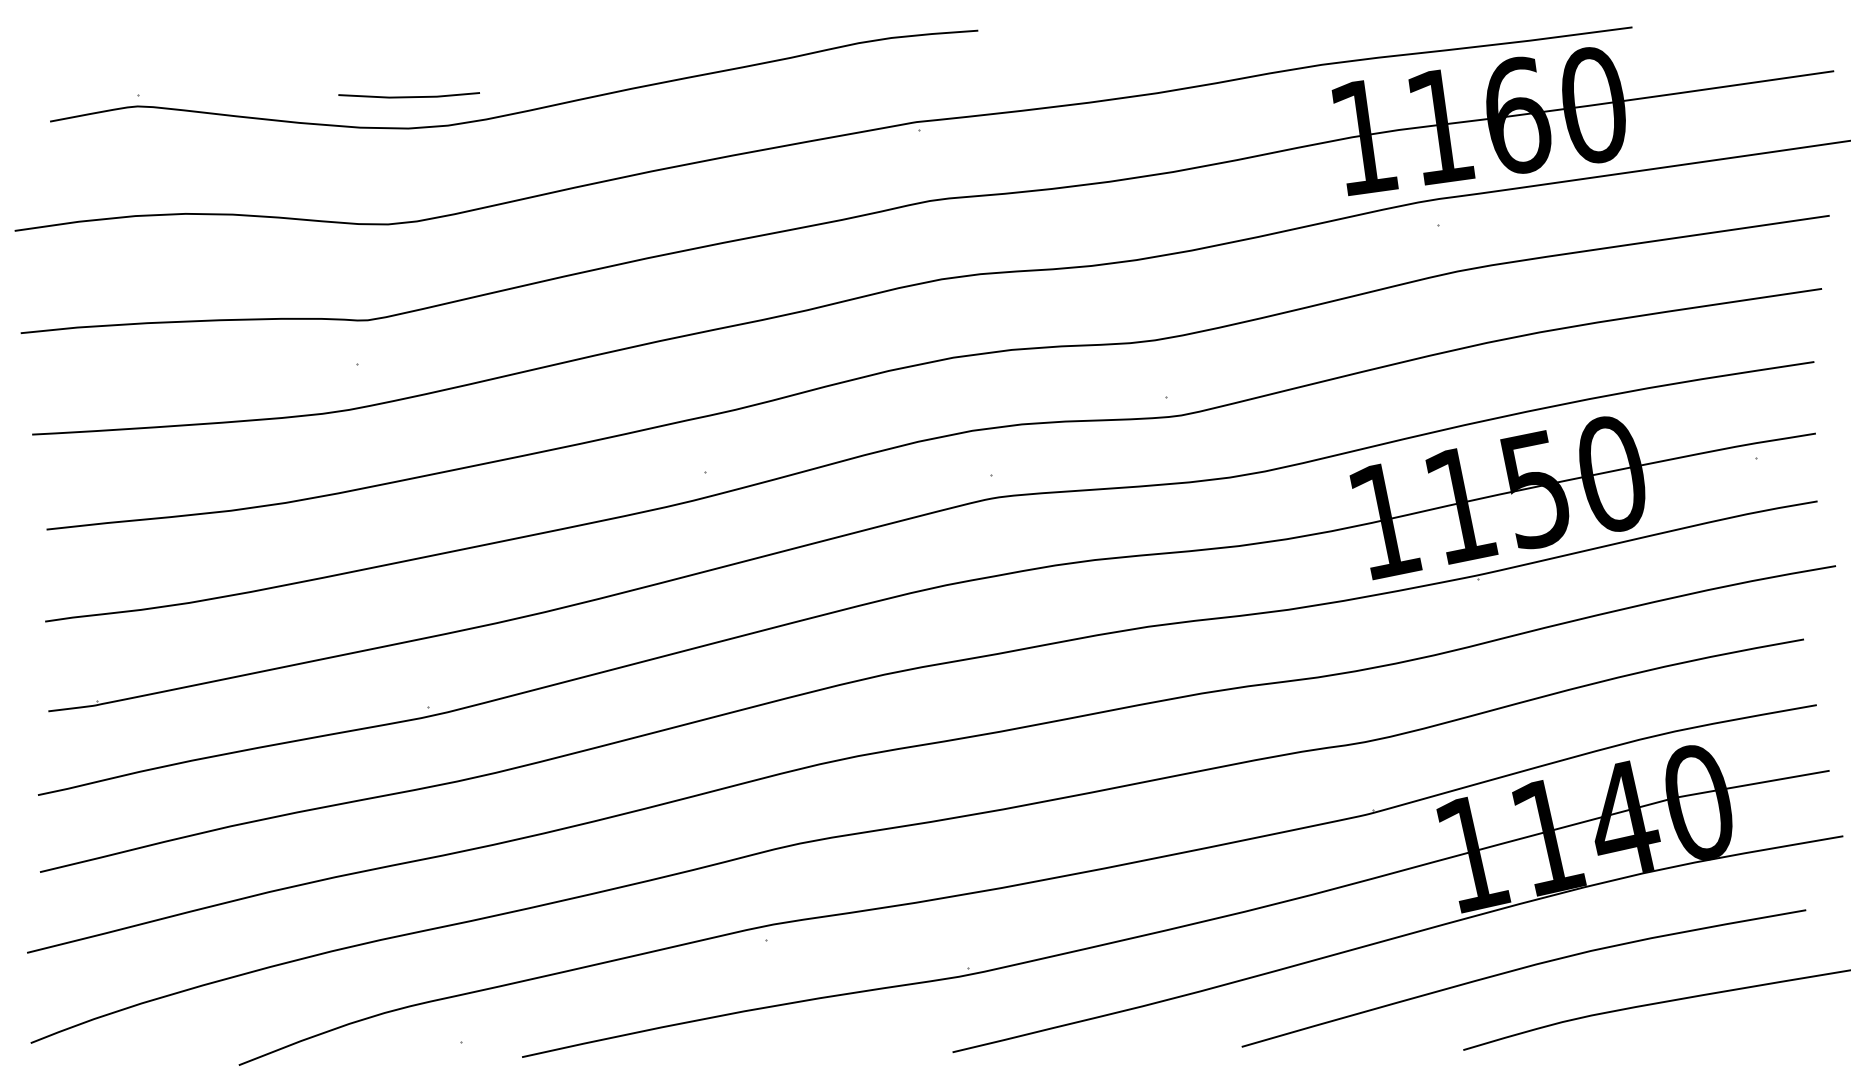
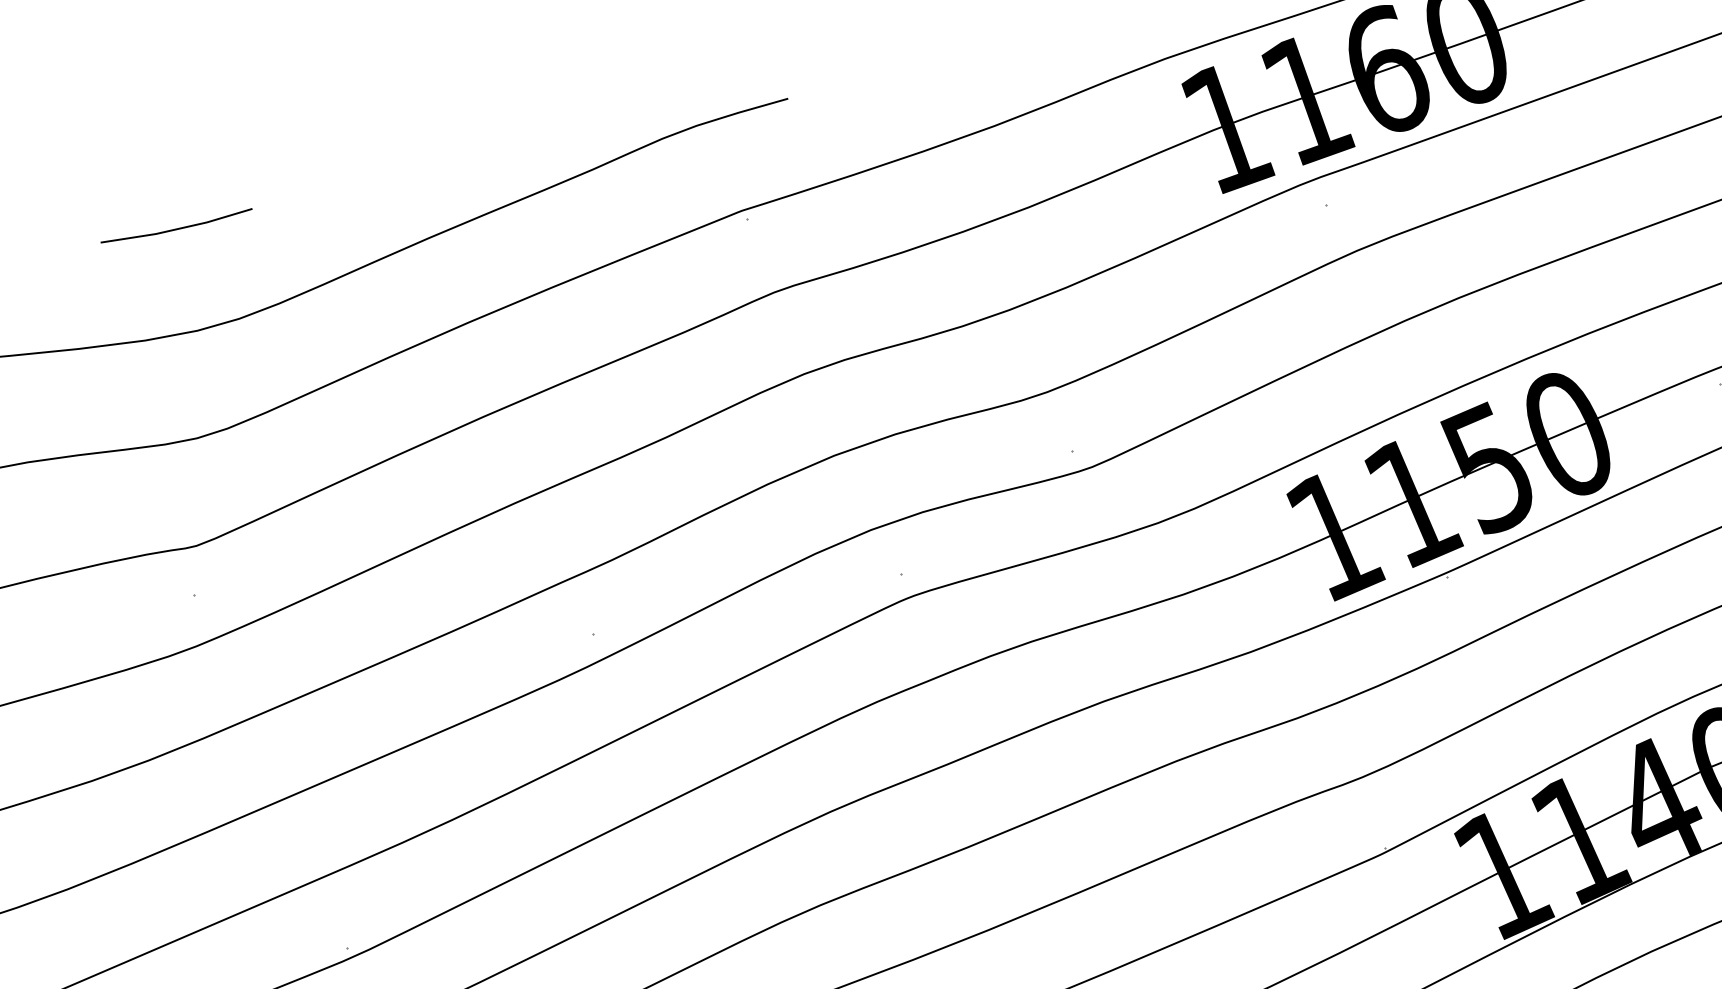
line: (408, 96) -> (176, 228), moved

